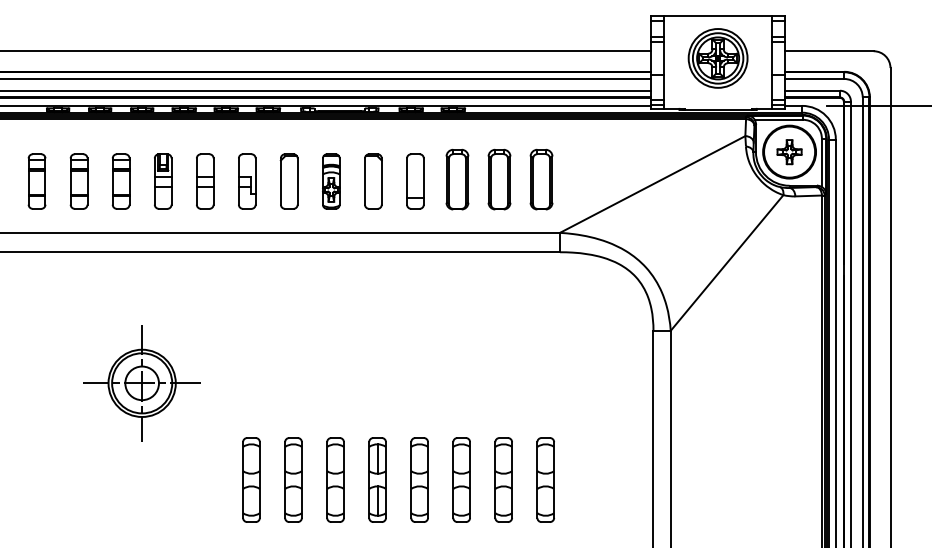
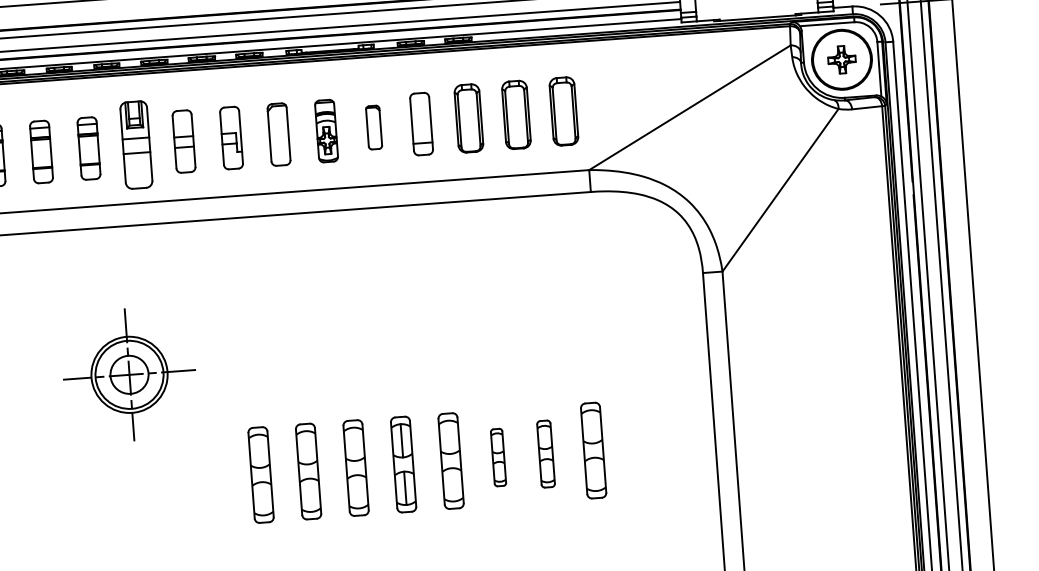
part: (163, 181) -> (136, 144), size x1.4
part: (373, 181) -> (374, 127), size x0.7
part: (461, 479) -> (498, 456), size x0.6
part: (503, 479) -> (545, 453), size x0.7

